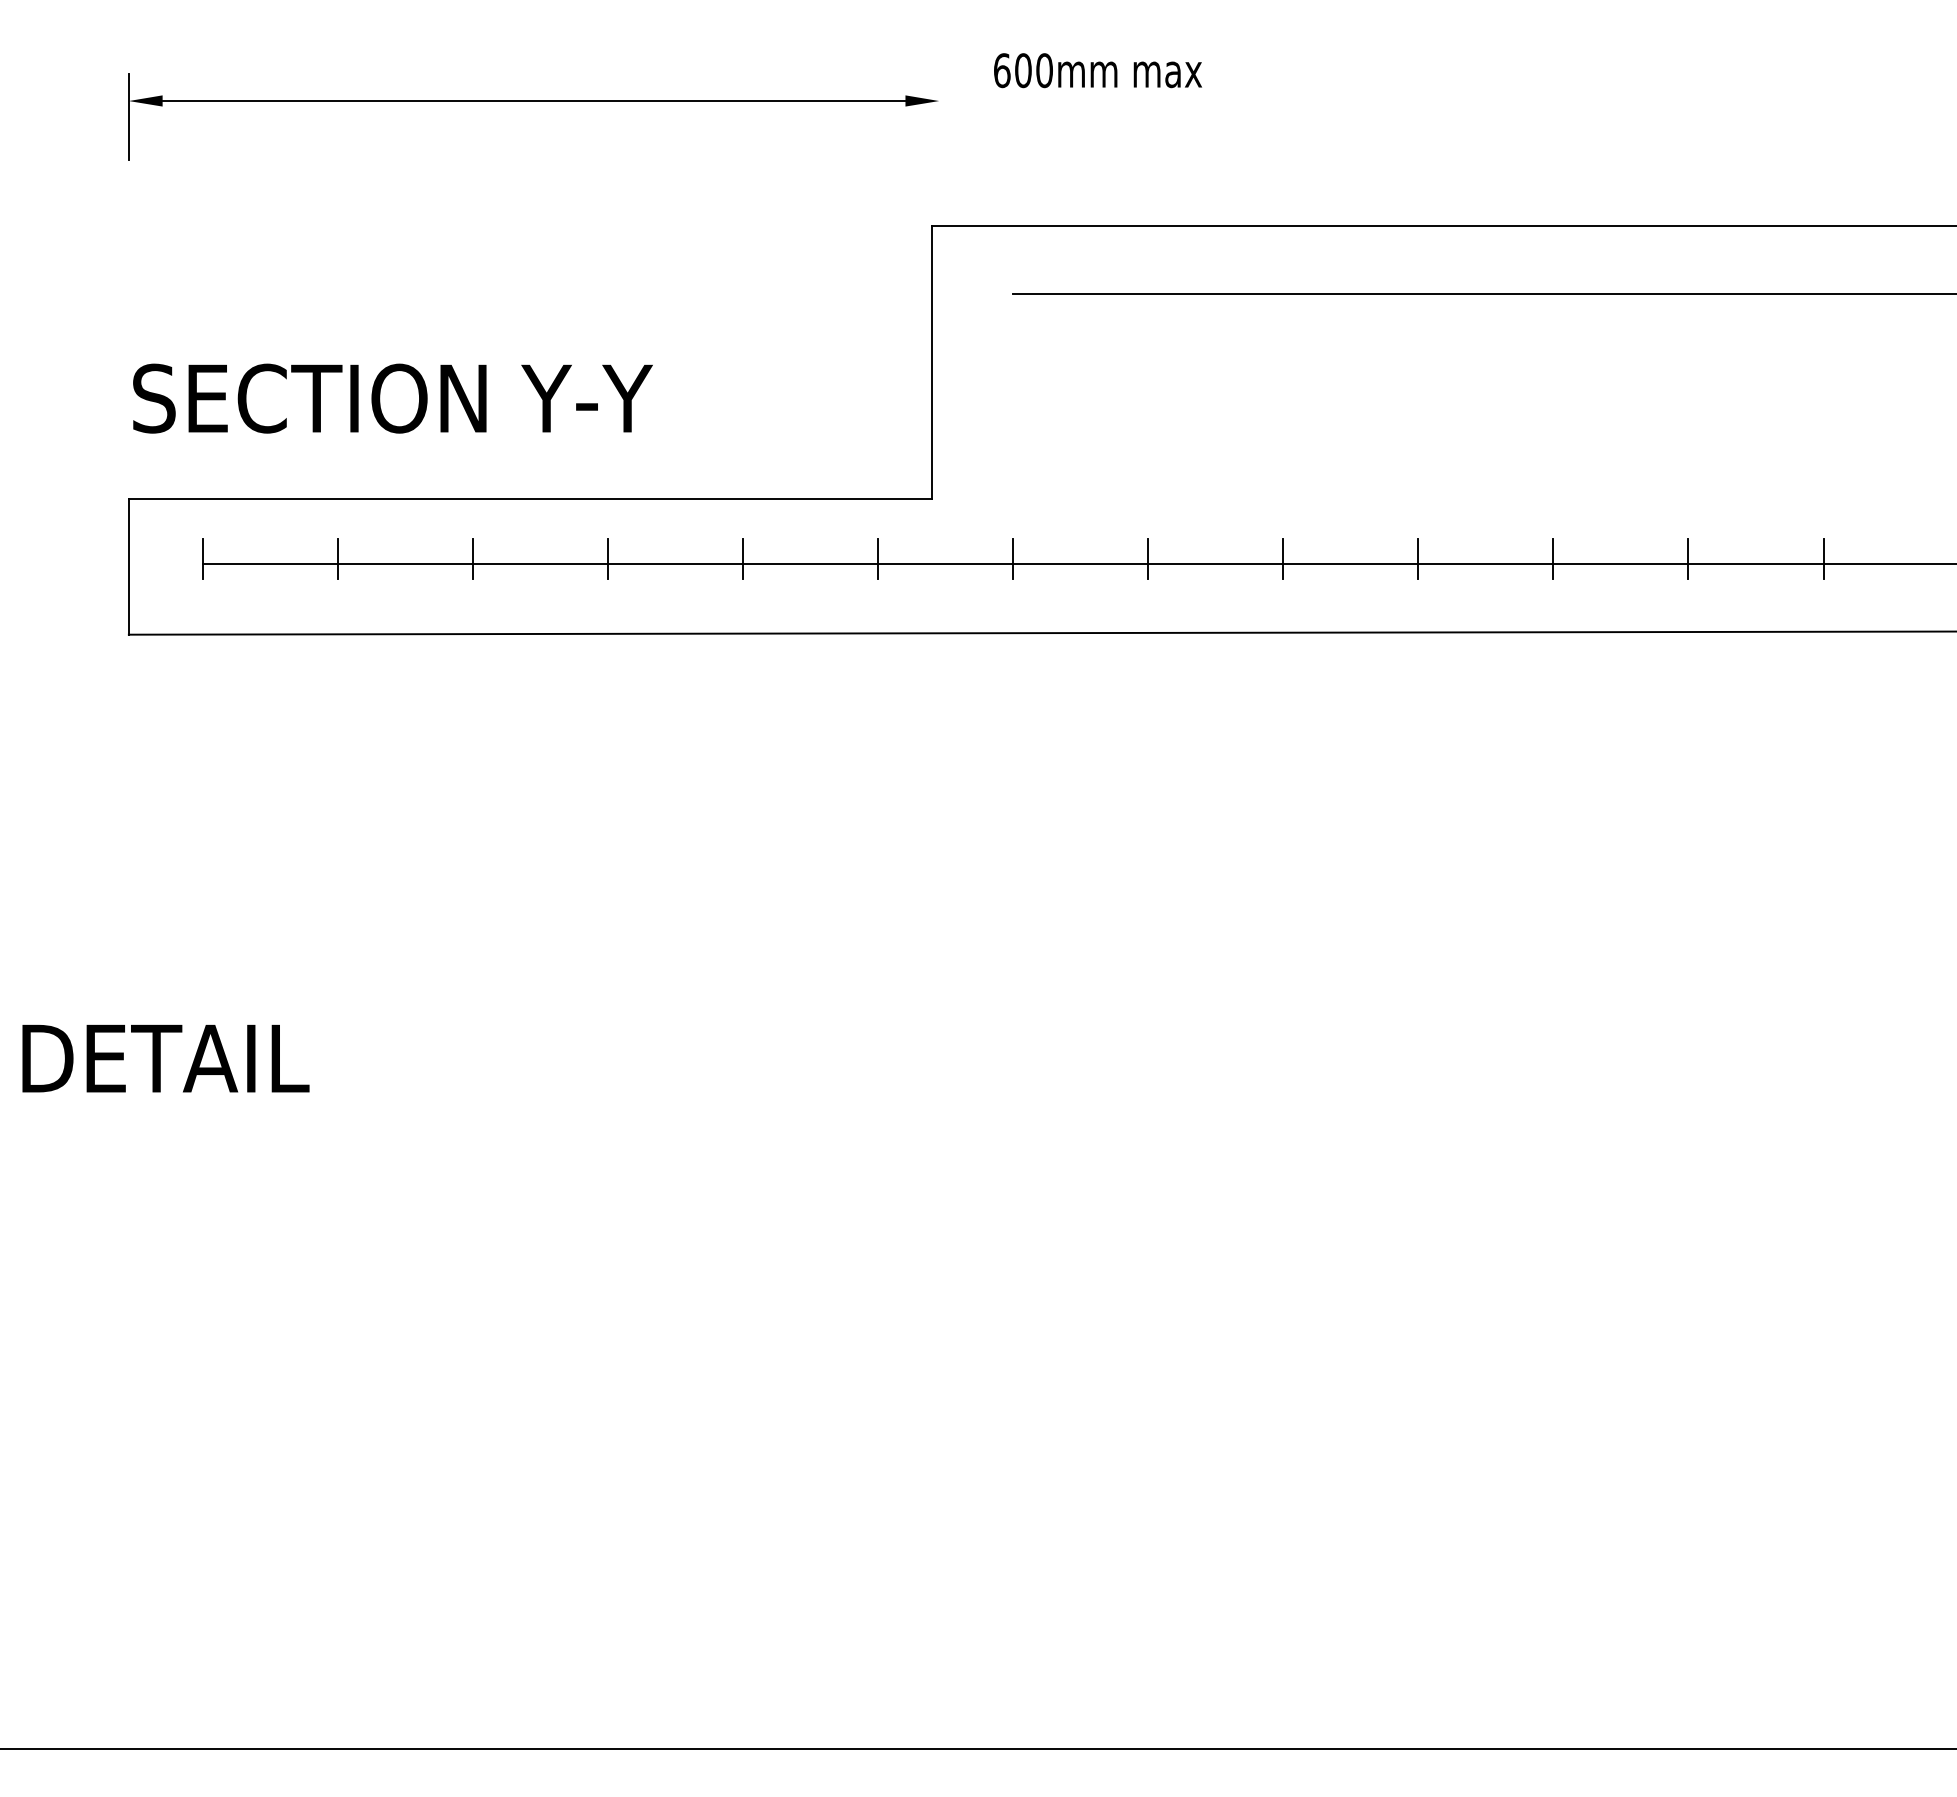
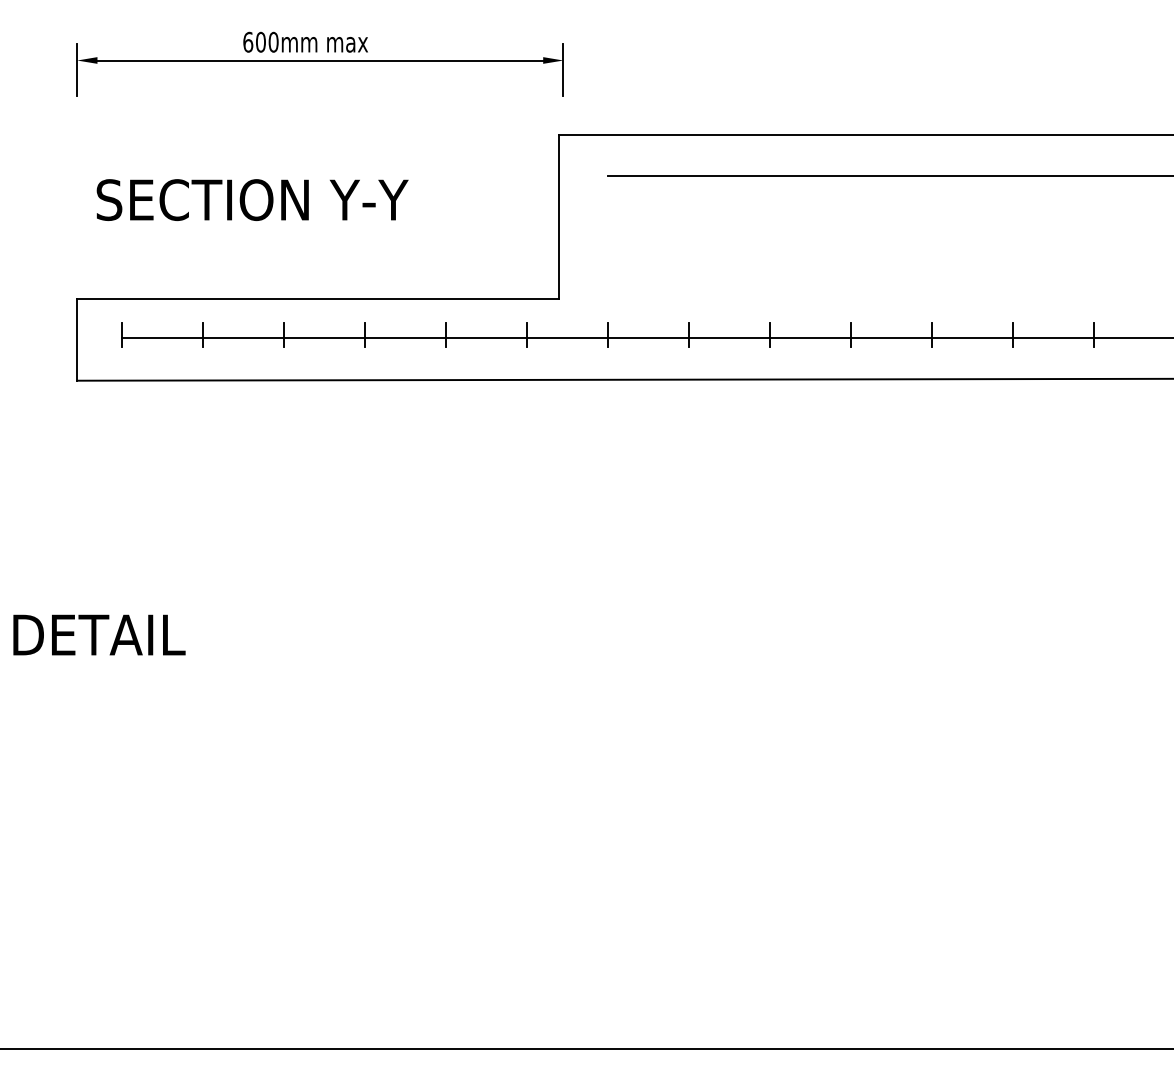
text: (1097, 69) -> (305, 41), moved
line: (939, 117) -> (563, 70), added
text: (392, 397) -> (252, 199), moved

